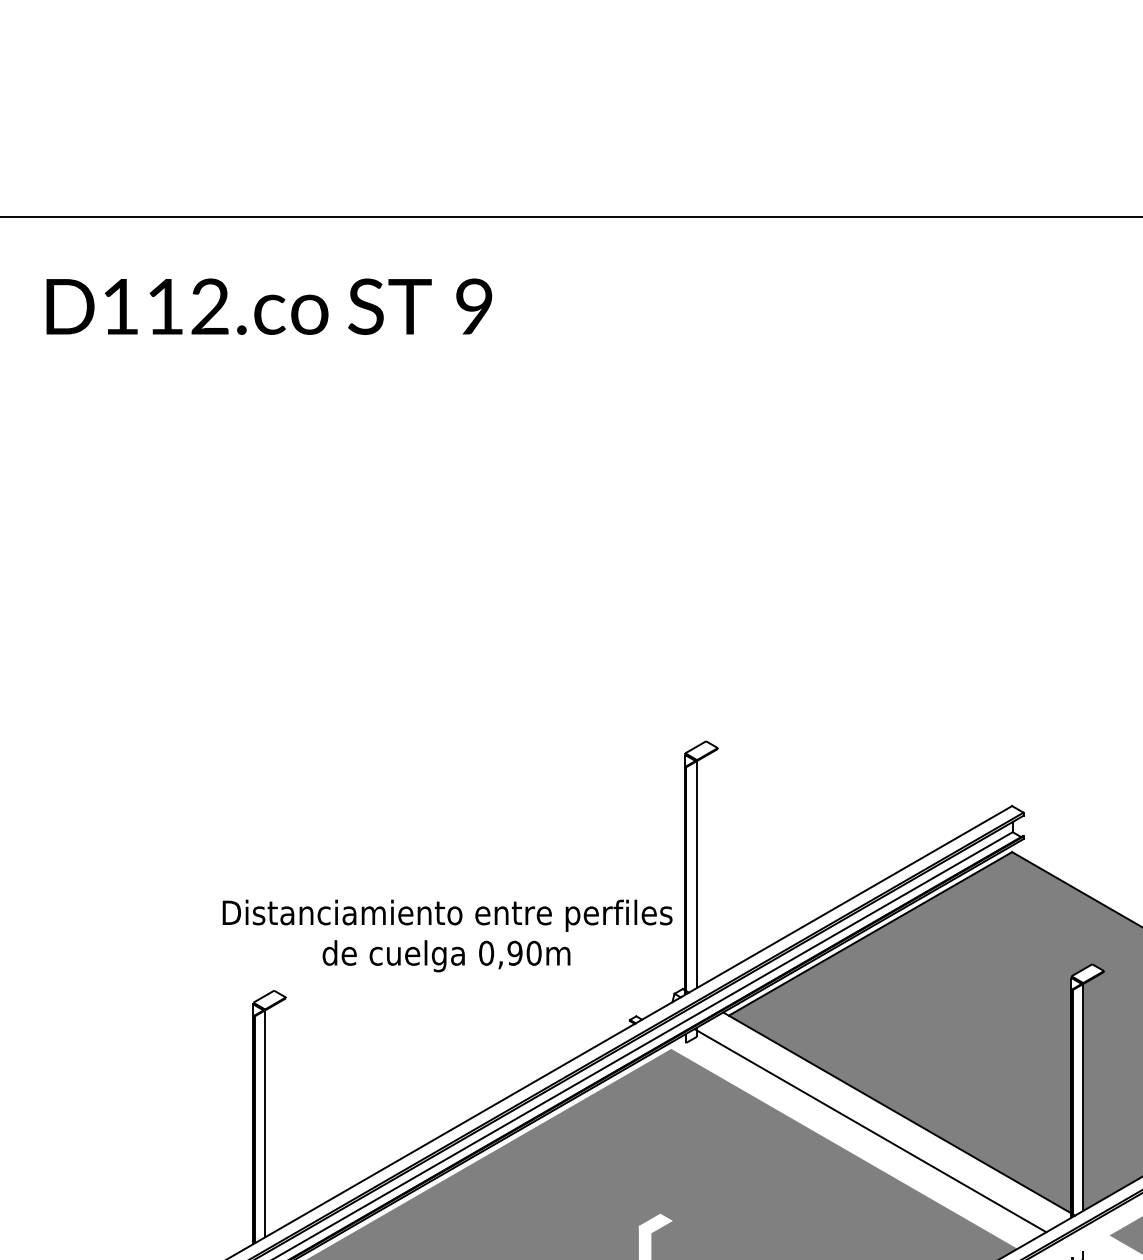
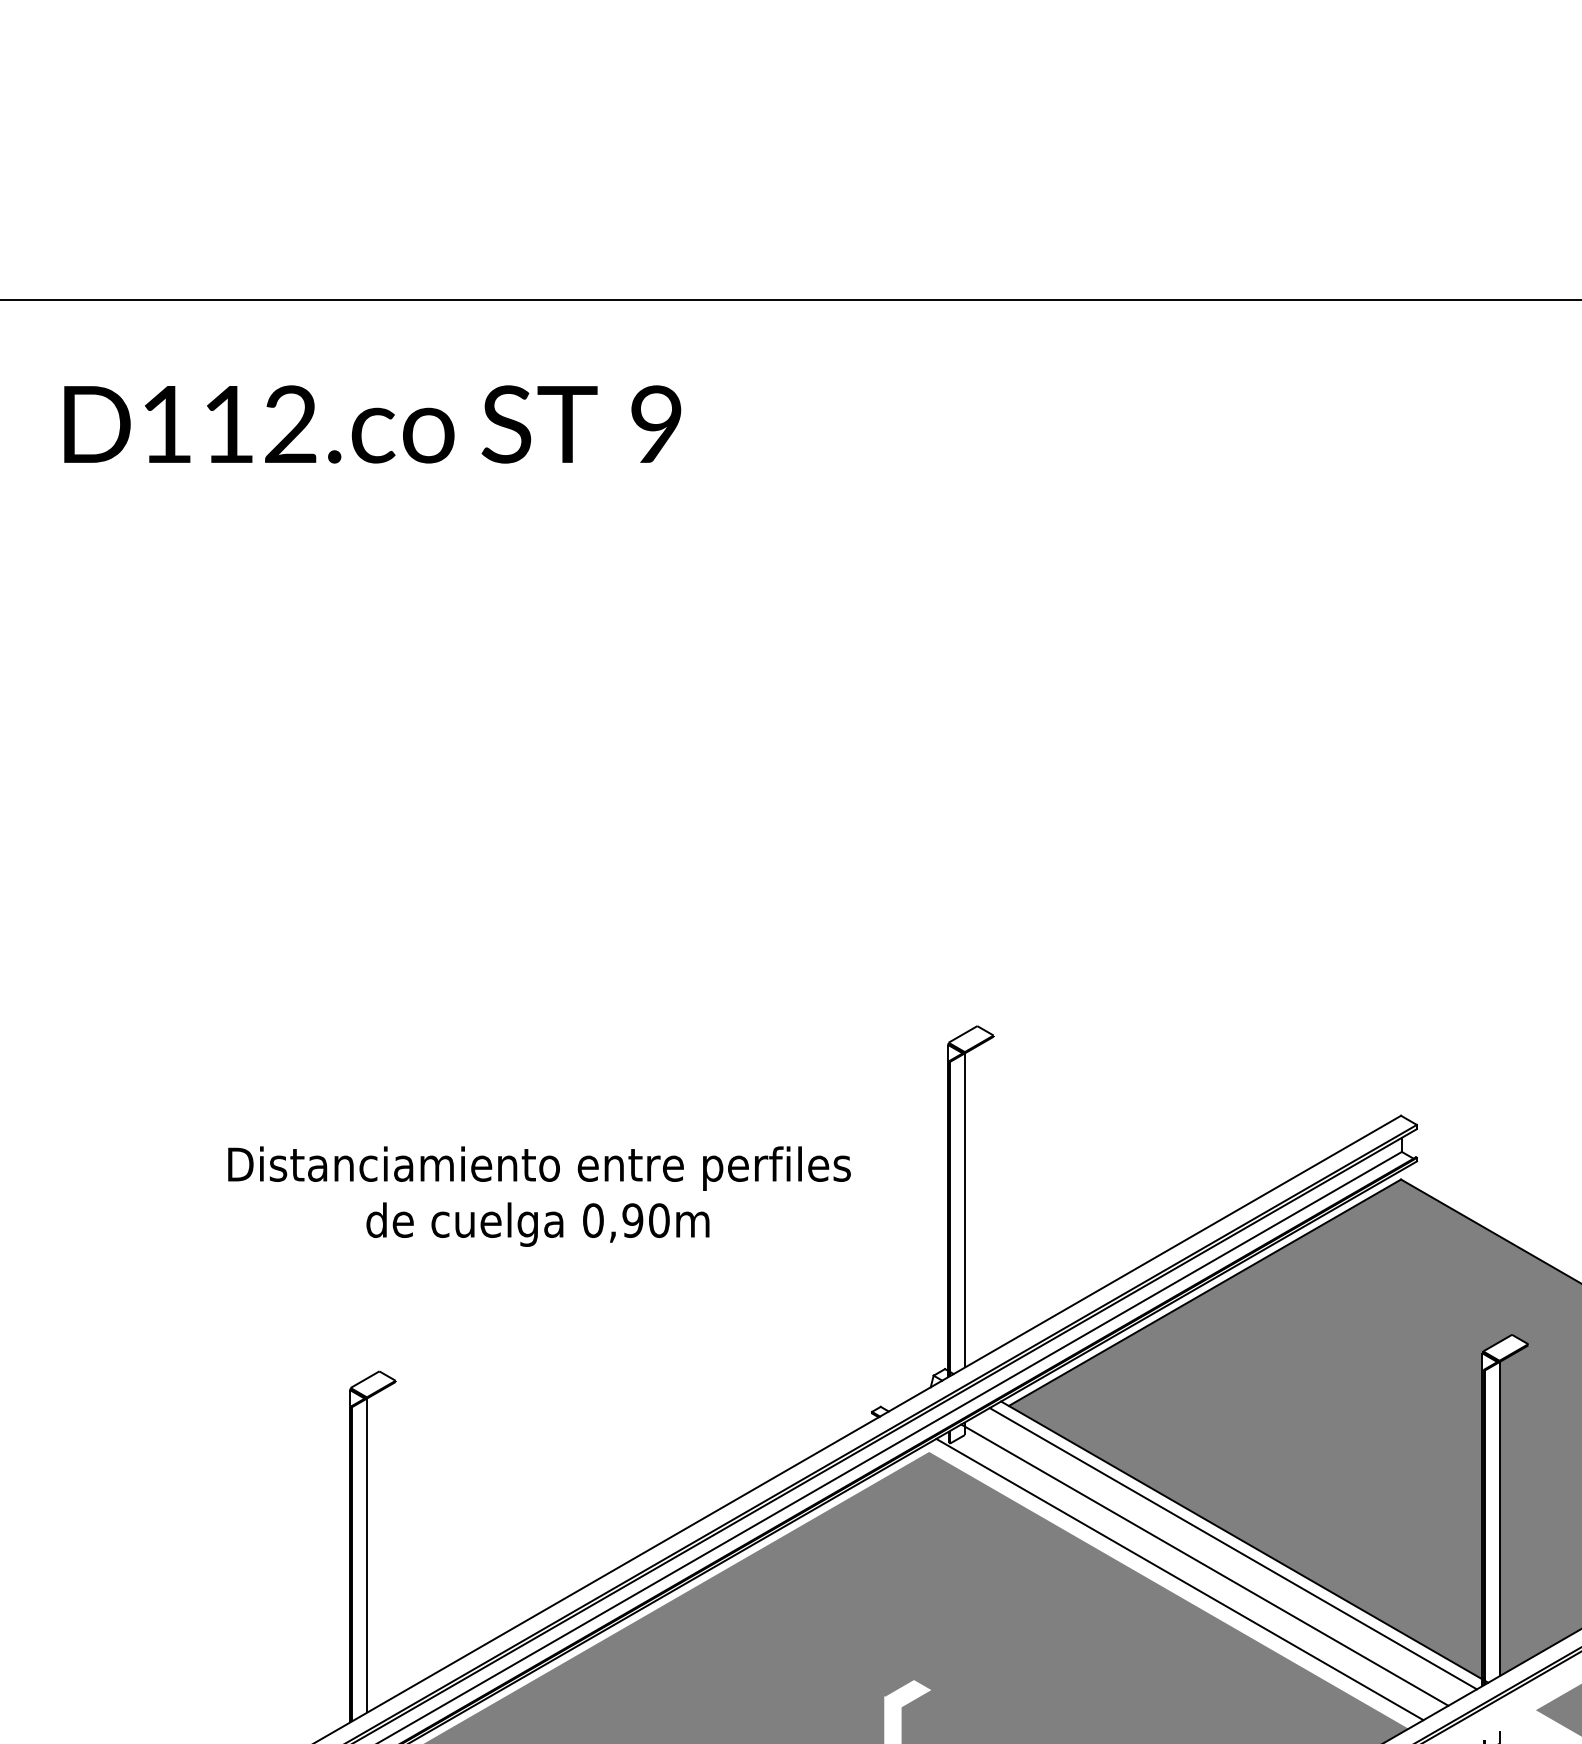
text: (447, 935) -> (539, 1196), moved
line: (890, 1118) -> (1232, 1548), added
line: (852, 1141) -> (1179, 1579), added

